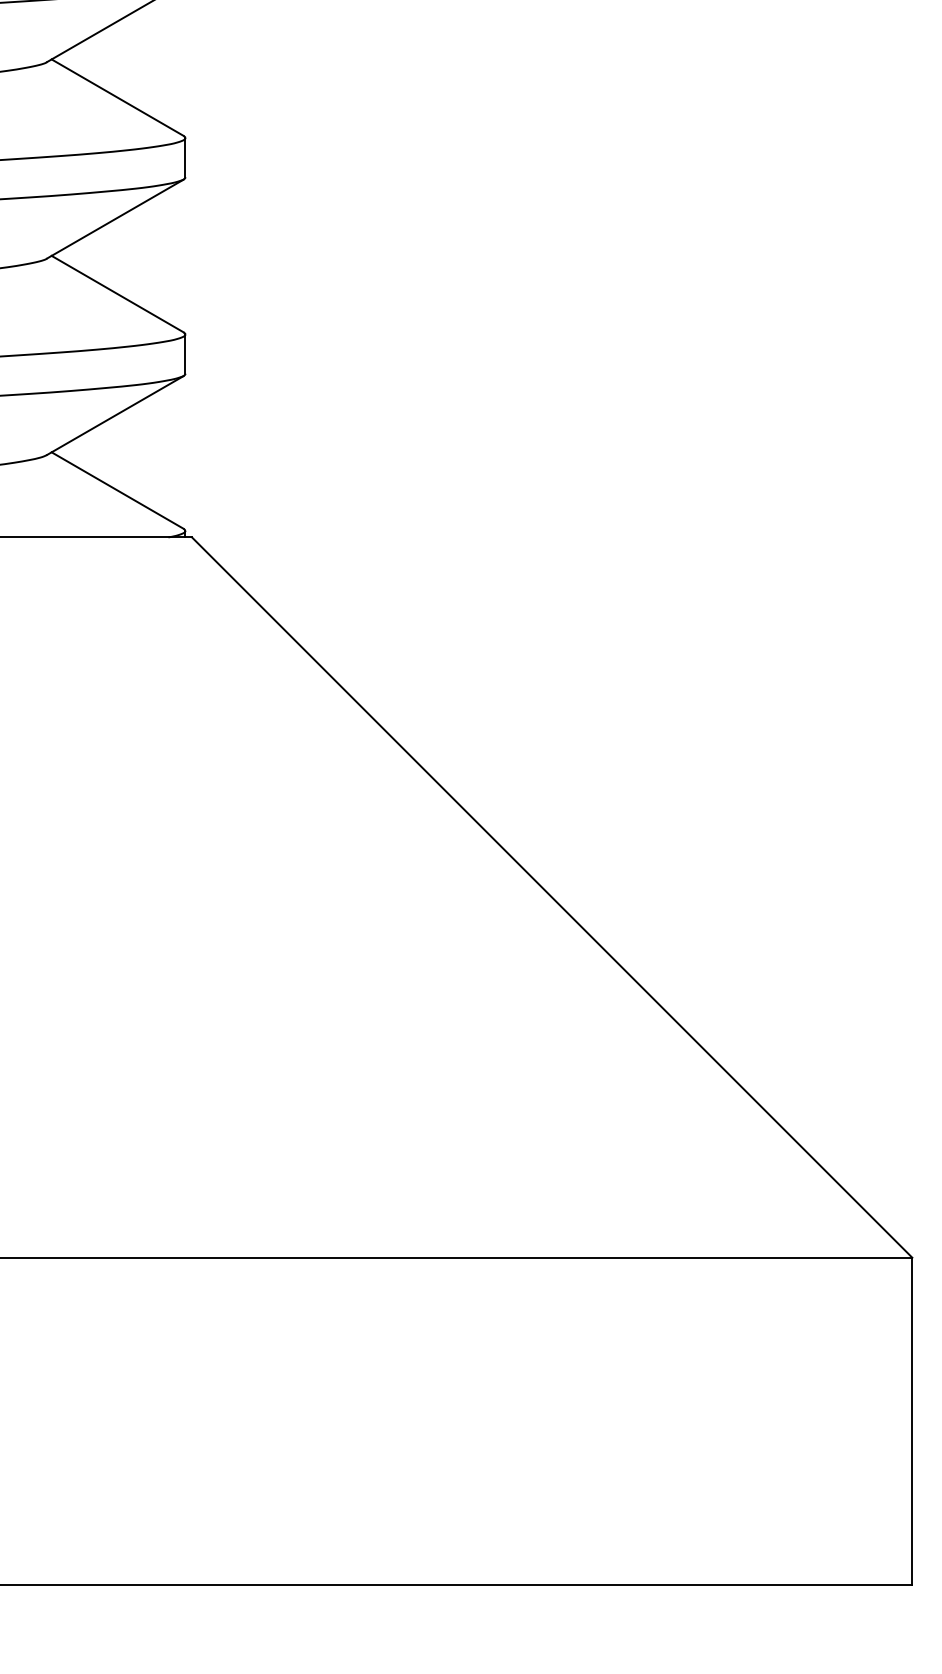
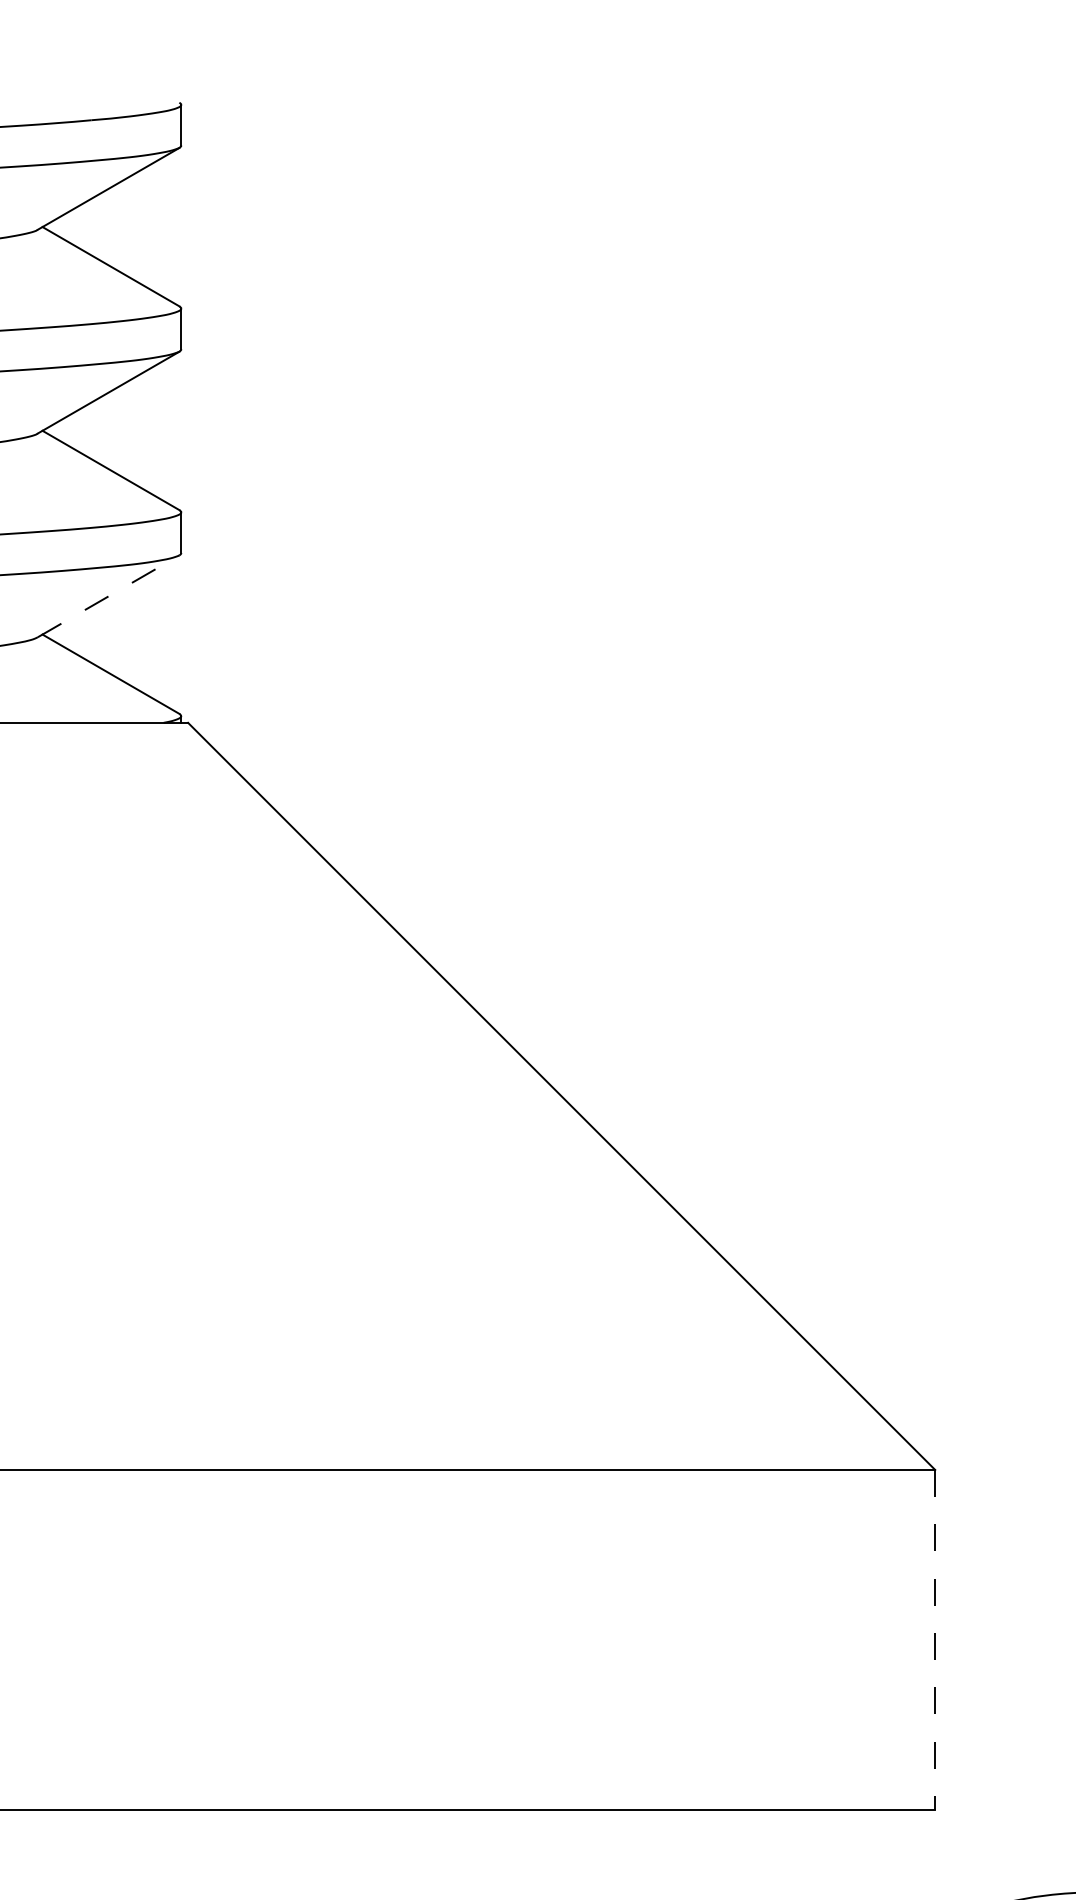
line: (115, 415) -> (108, 596), solid -> dashed
line: (912, 1421) -> (935, 1639), solid -> dashed

